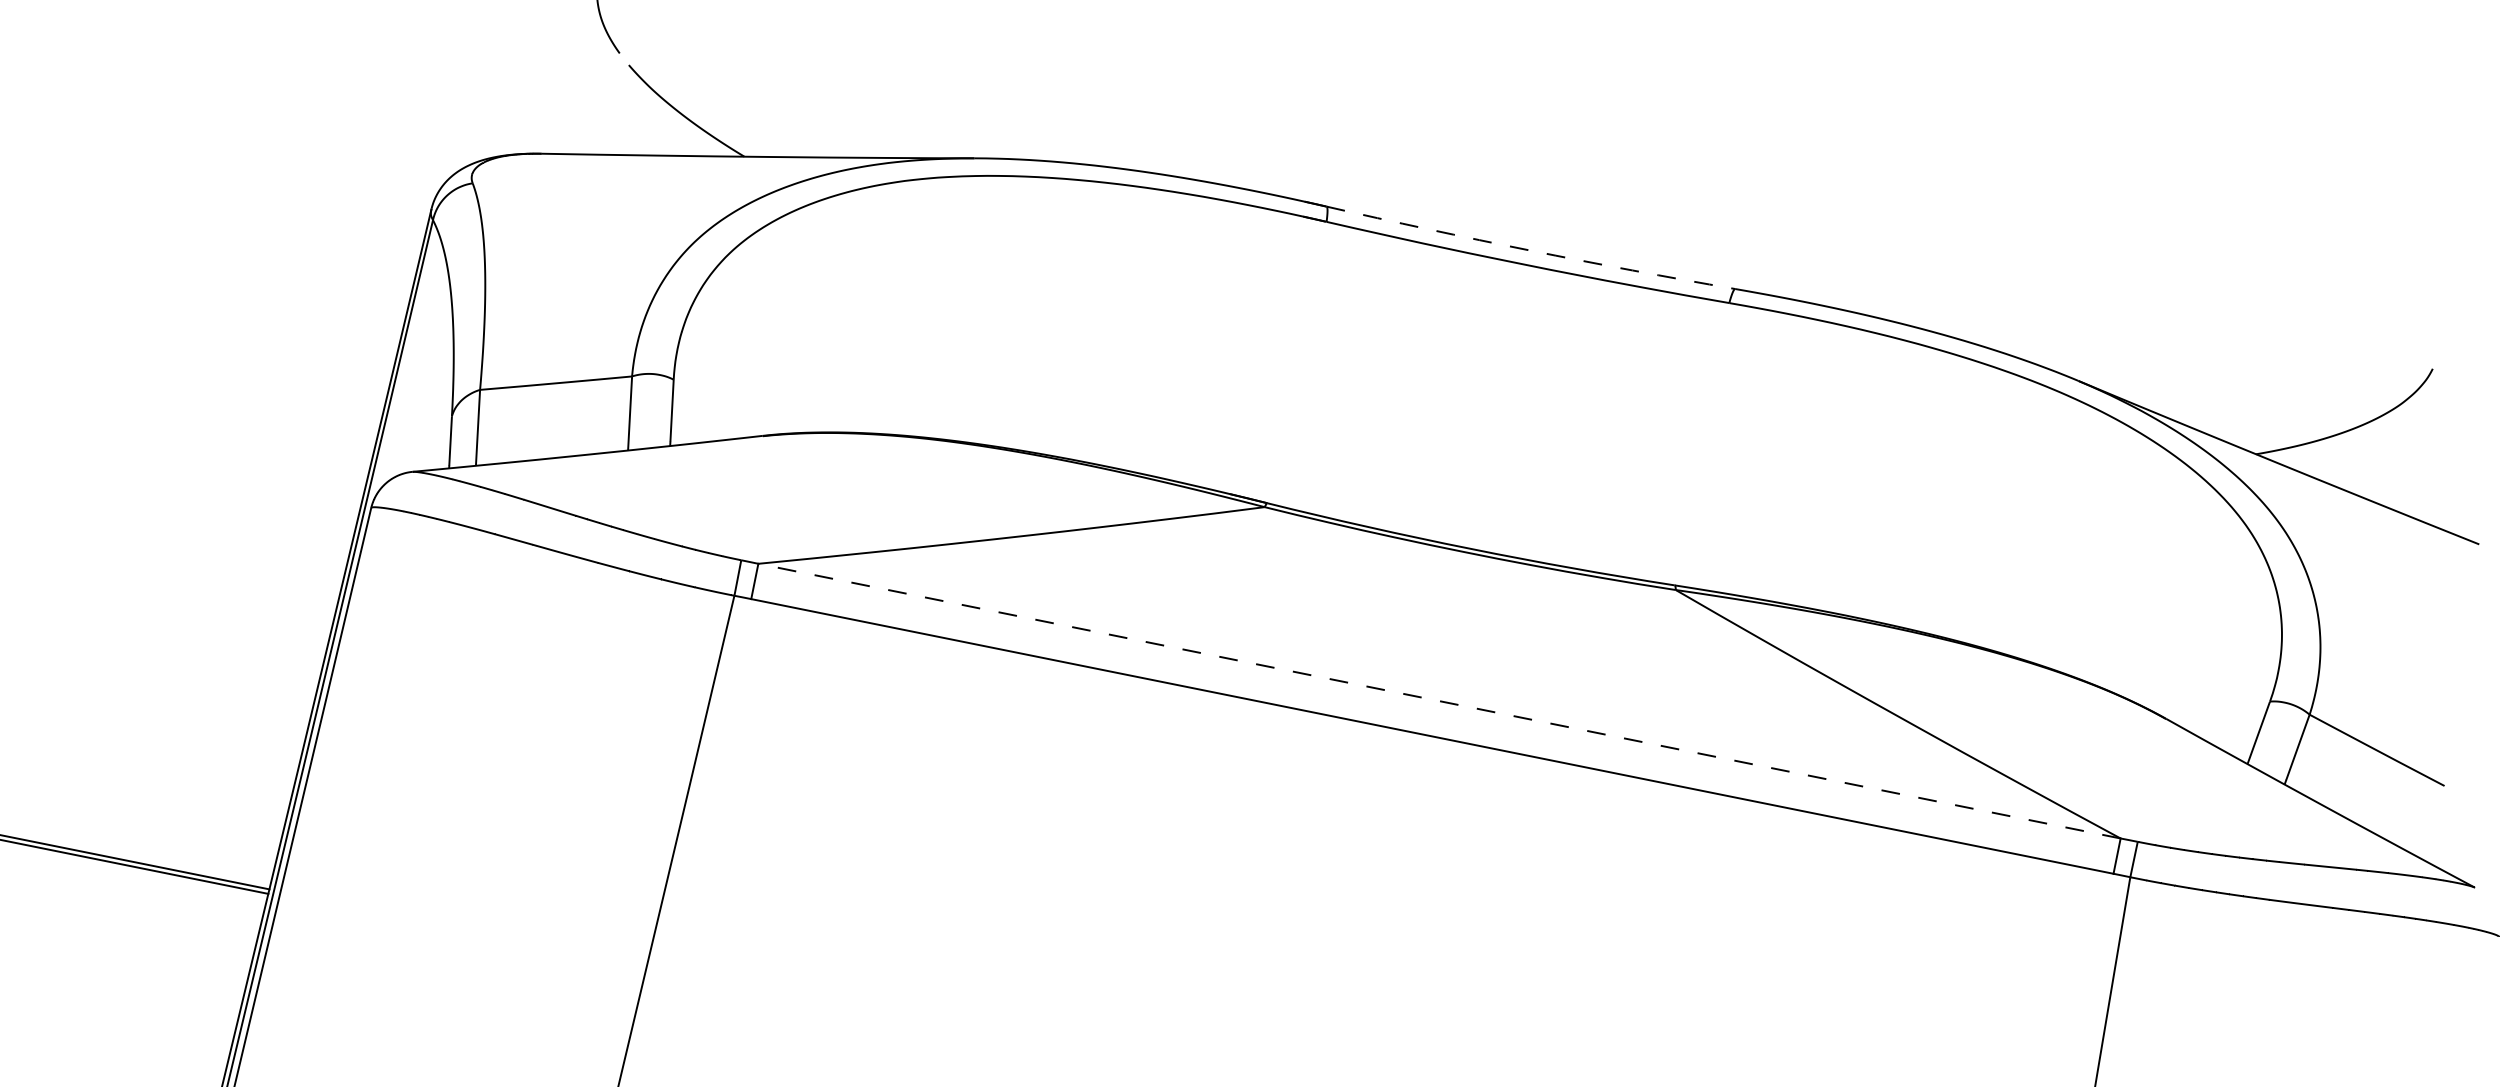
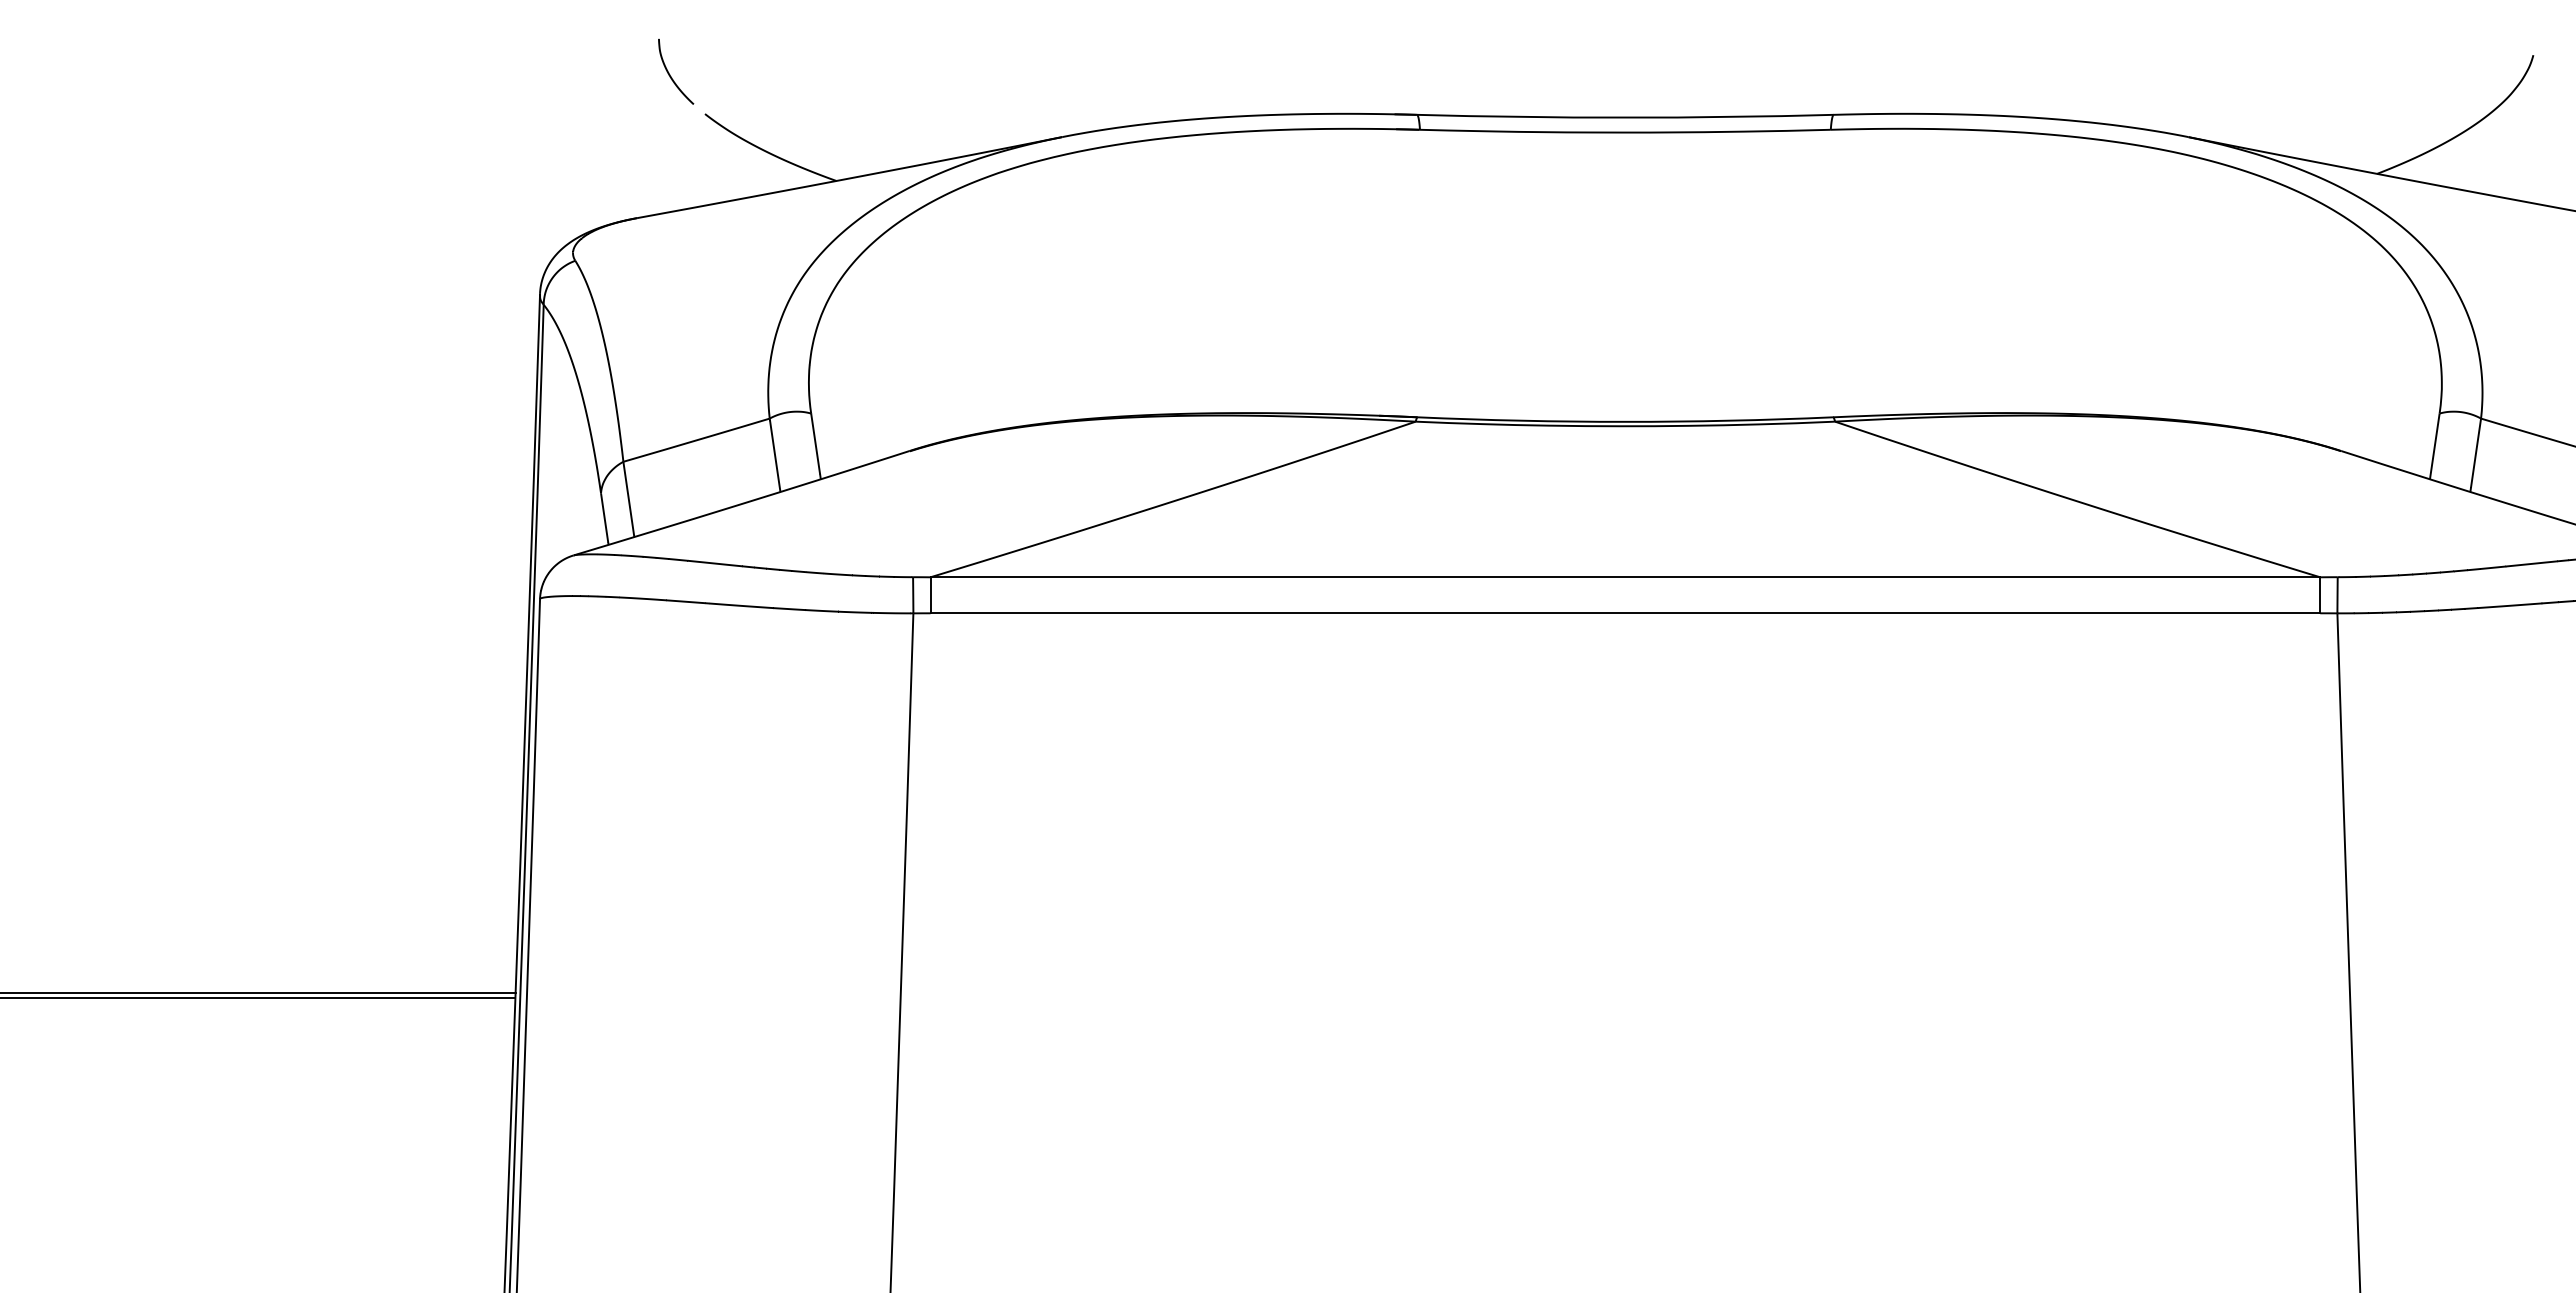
line: (1530, 250) -> (1625, 117), dashed -> solid
line: (1439, 701) -> (1625, 577), dashed -> solid

